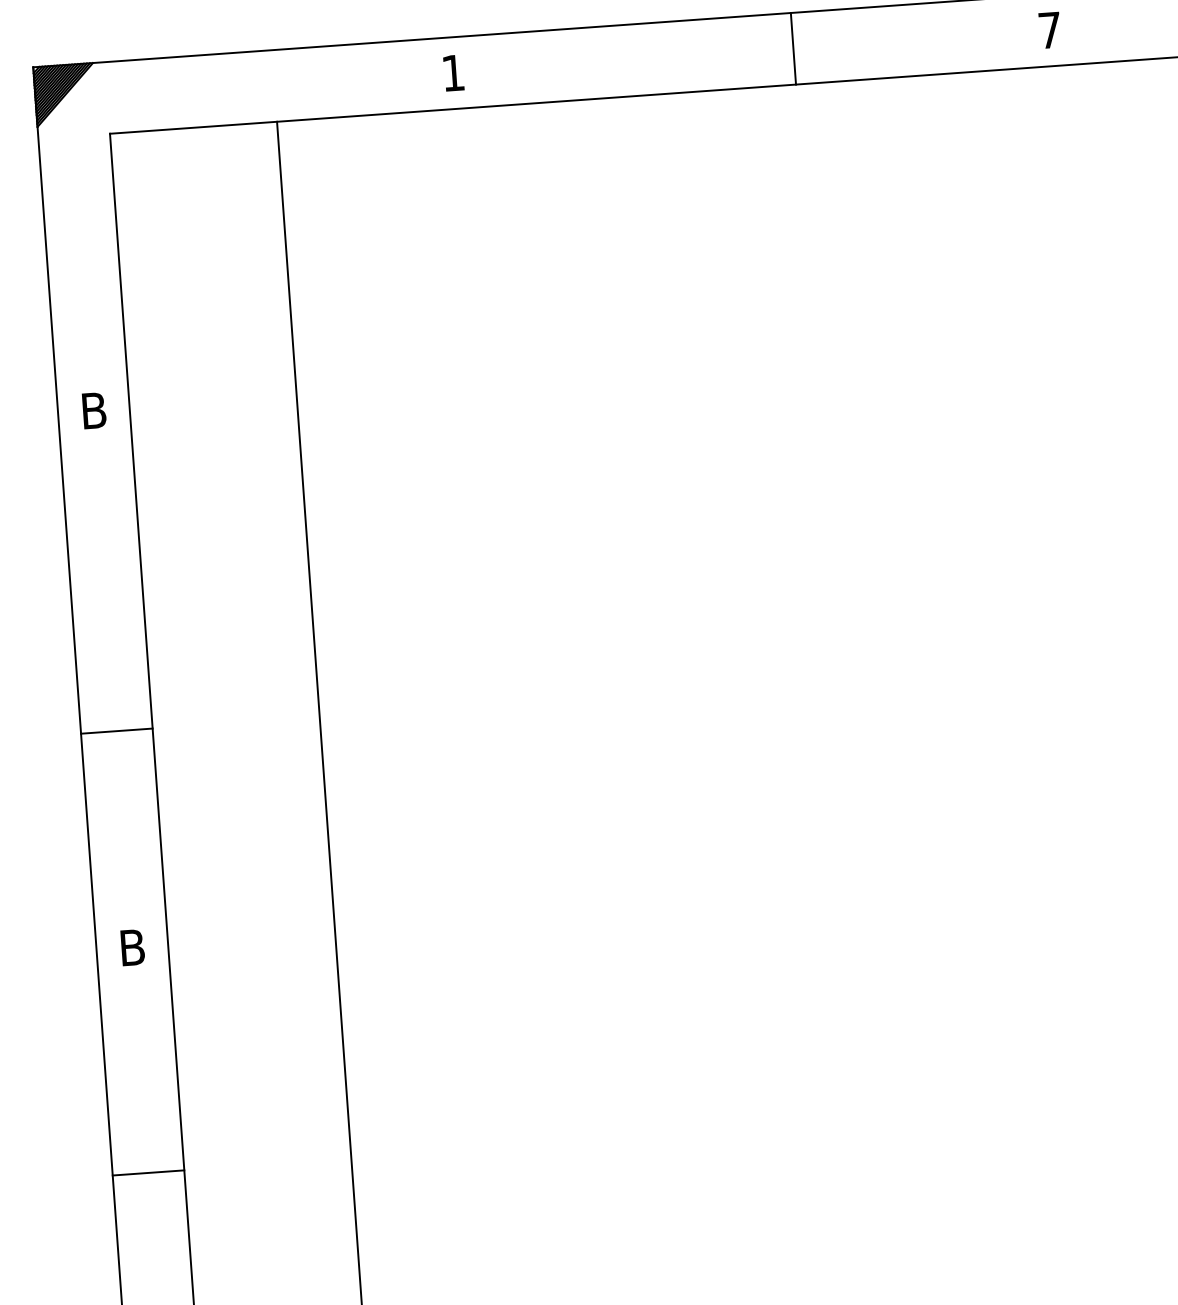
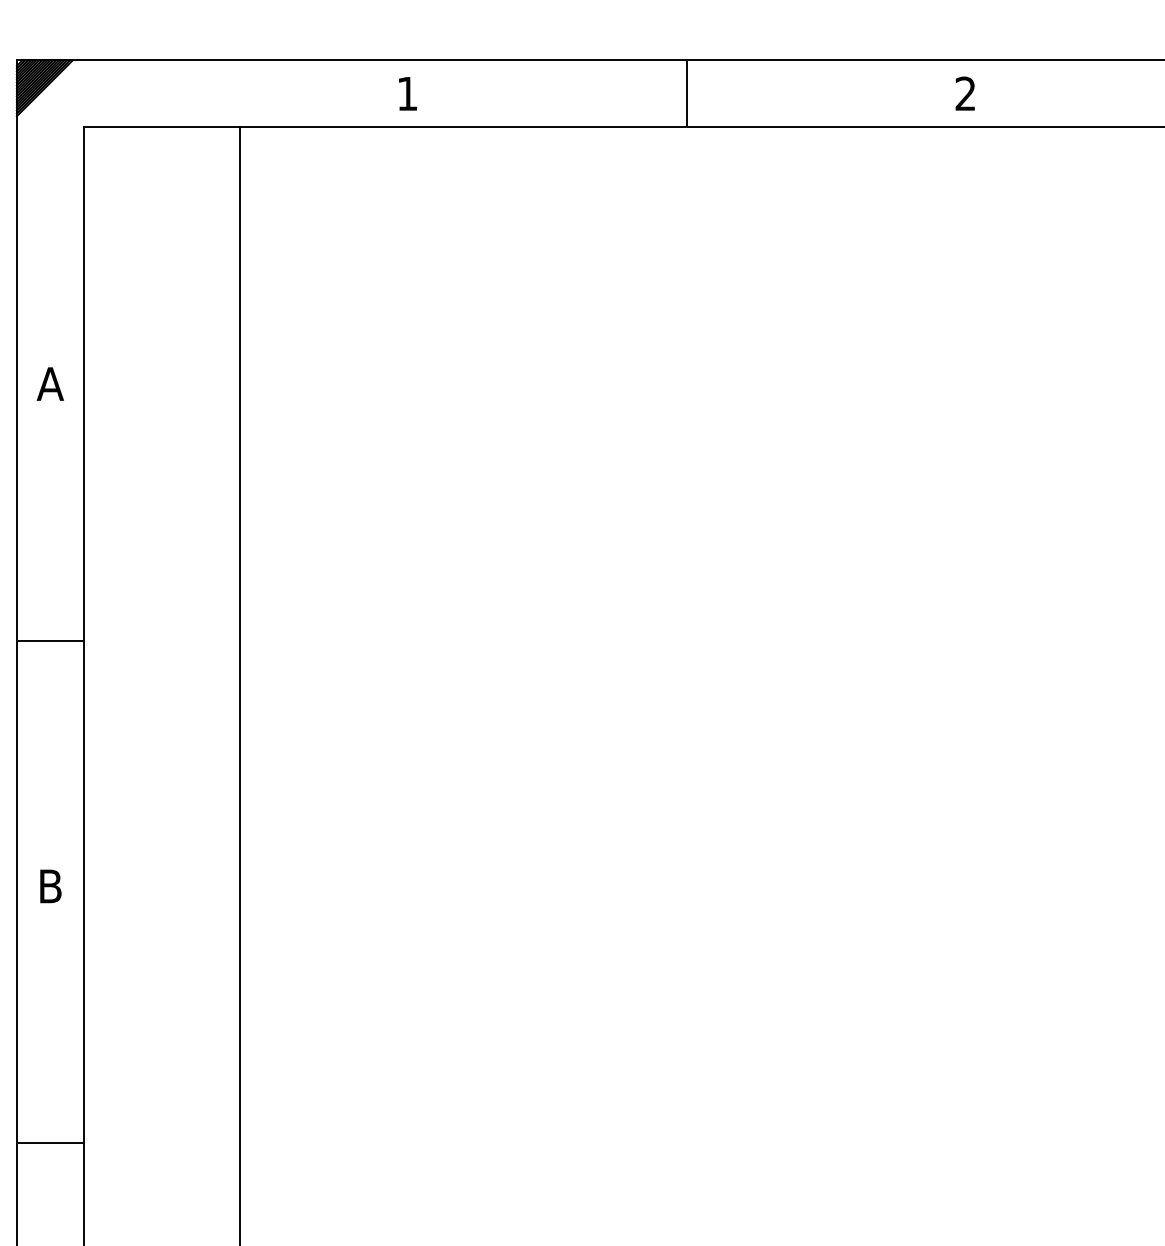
text: (1049, 30) -> (965, 93), 7 -> 2
line: (793, 48) -> (686, 93), moved
text: (92, 410) -> (49, 383), B -> A
line: (115, 730) -> (49, 640), moved
line: (147, 1173) -> (49, 1143), moved

